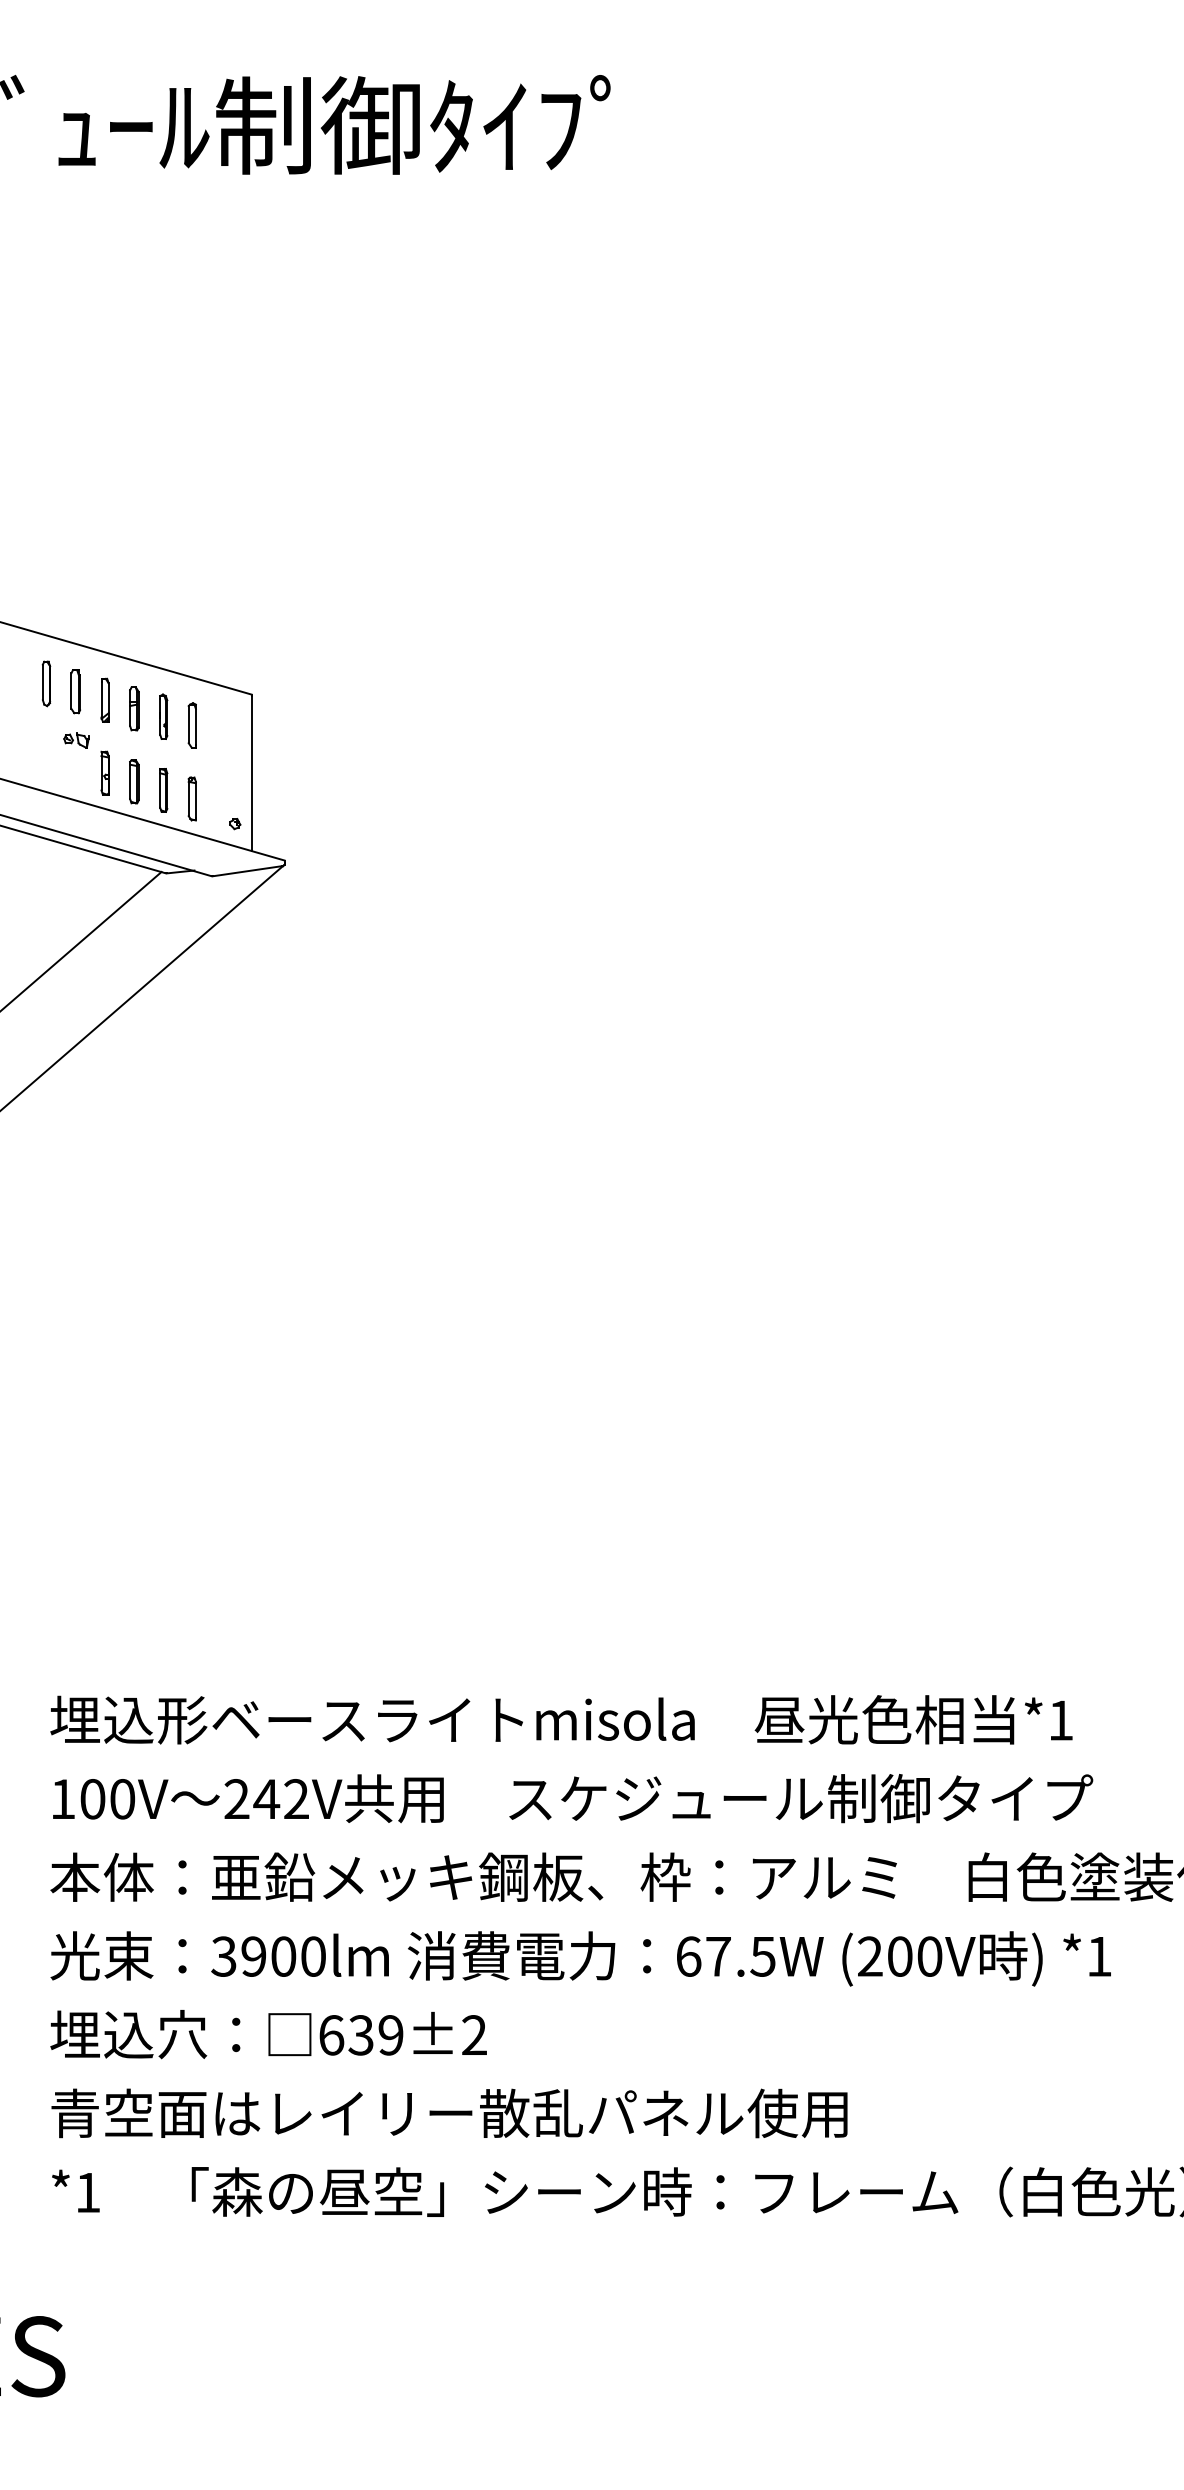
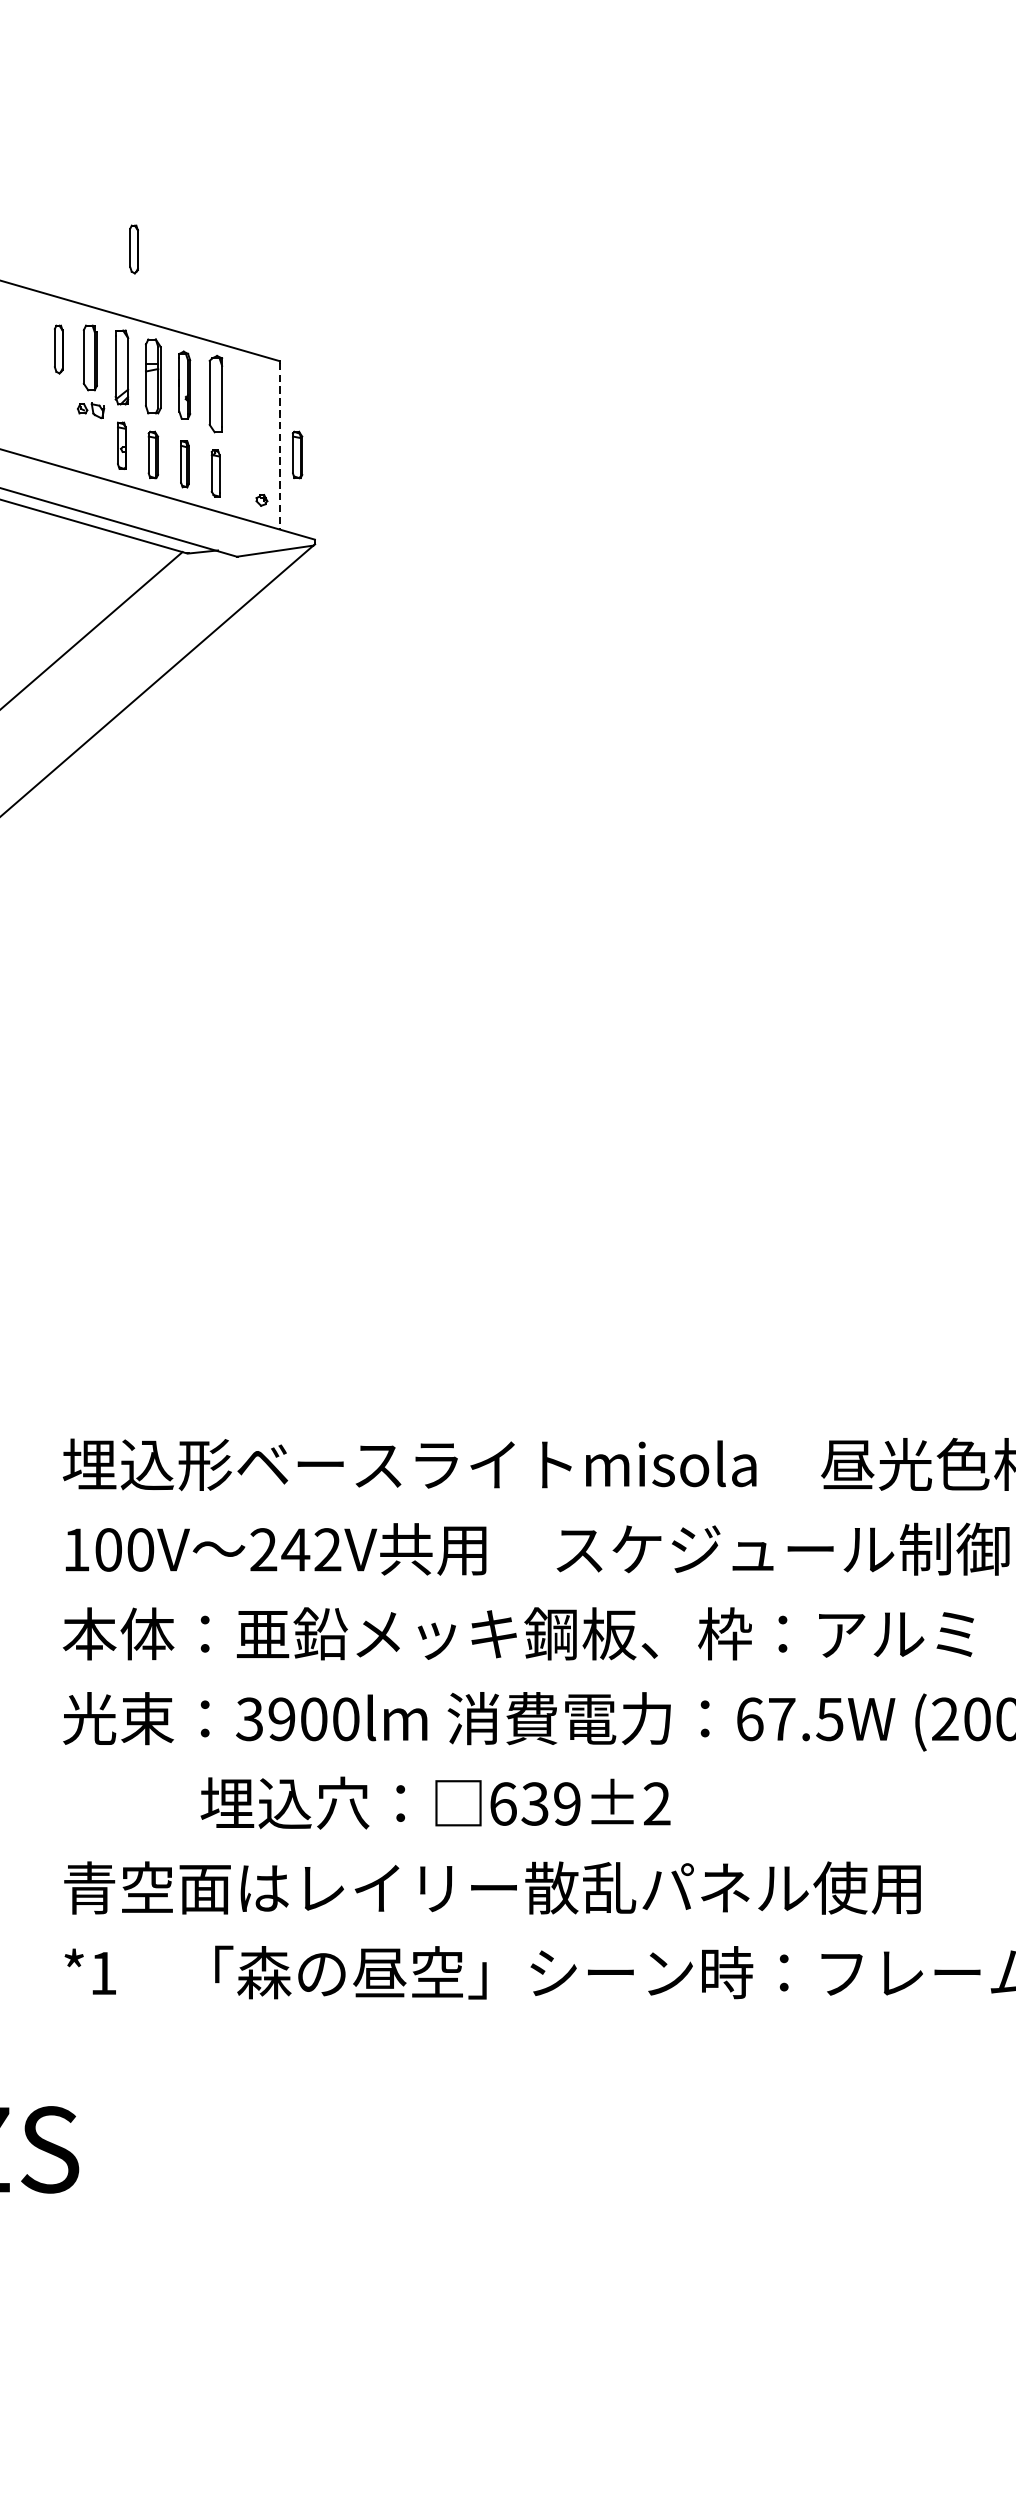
part: (116, 590) -> (134, 249), added
part: (75, 691) -> (89, 357), size x1.4
part: (104, 699) -> (121, 366), size x1.6
part: (134, 708) -> (153, 376), size x1.6
part: (163, 716) -> (184, 384), size x1.4
part: (191, 725) -> (214, 394), size x1.6
line: (251, 773) -> (279, 446), solid -> dashed
part: (268, 781) -> (297, 454), added
text: (268, 2034) -> (435, 1803), moved

